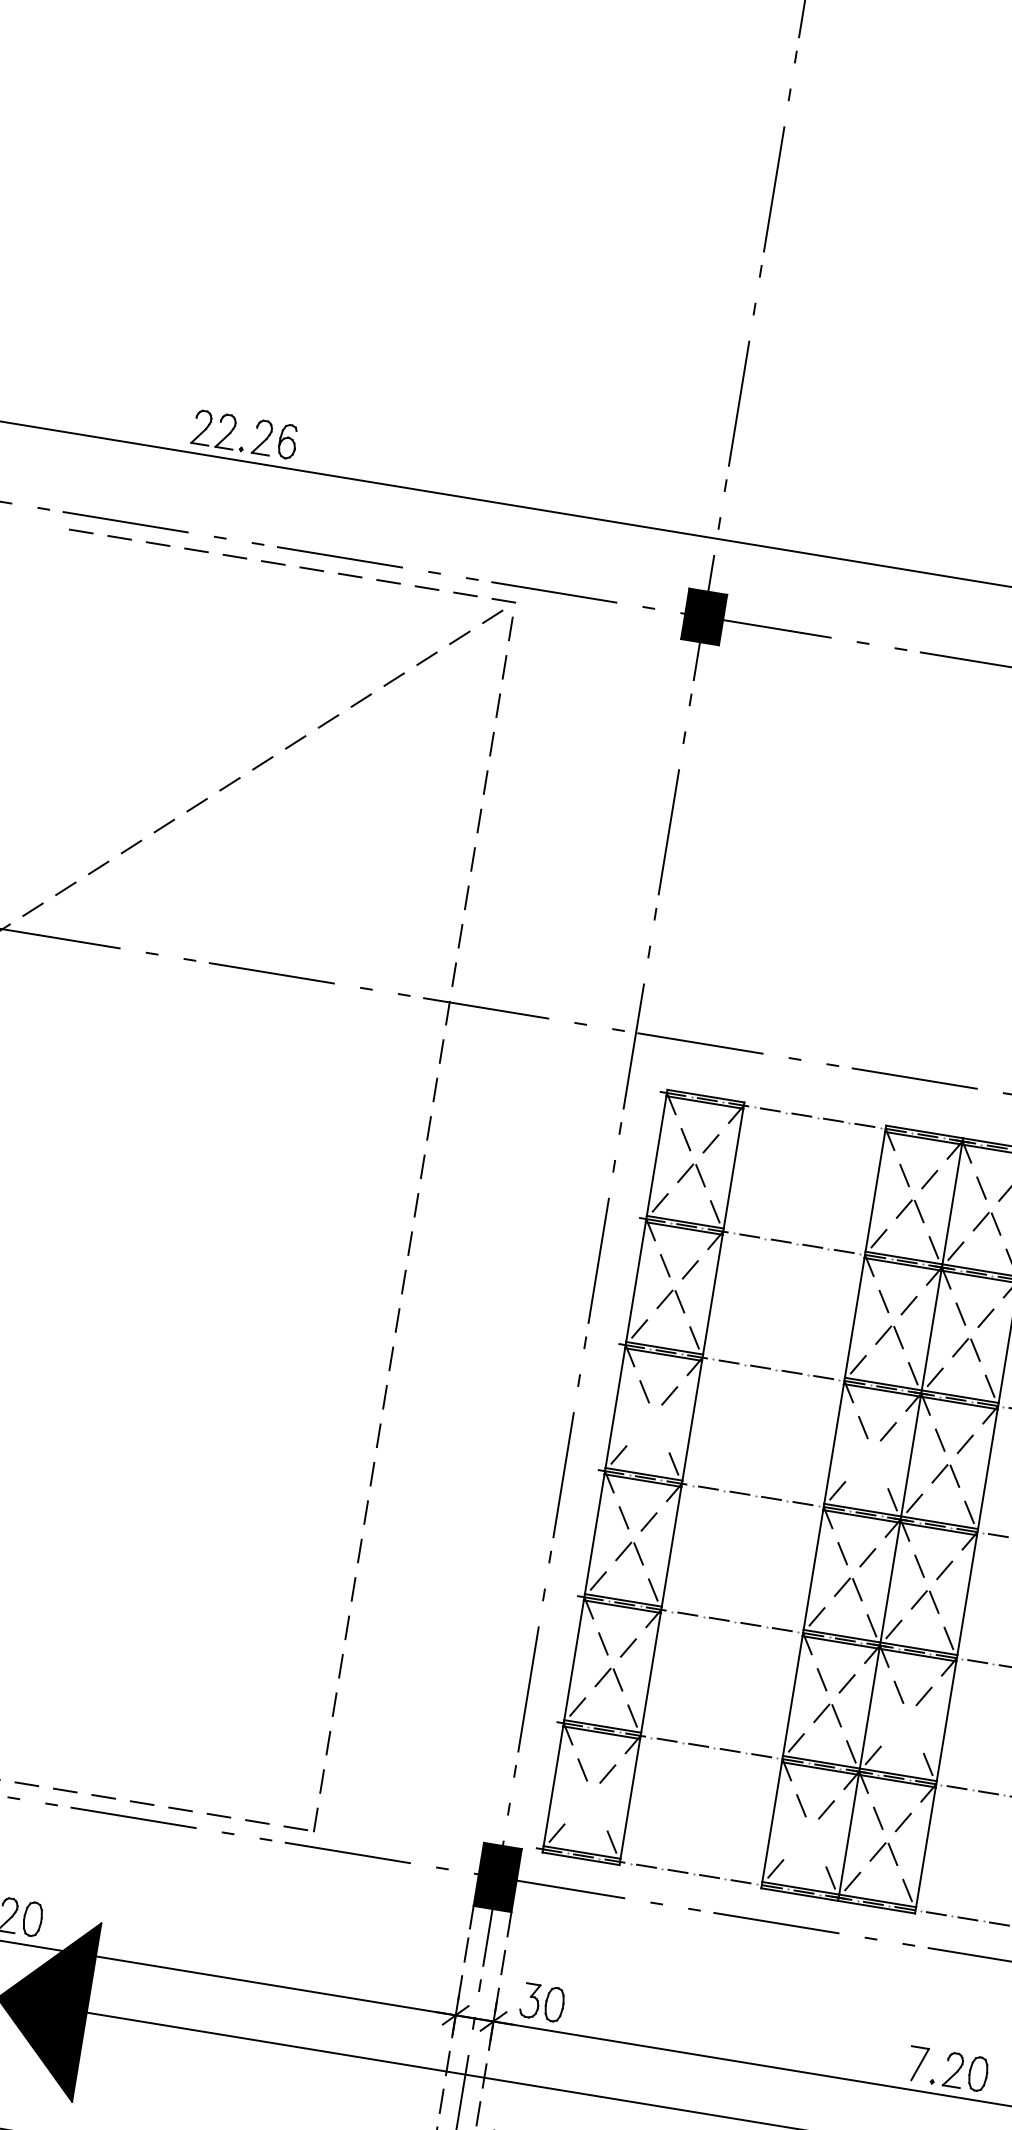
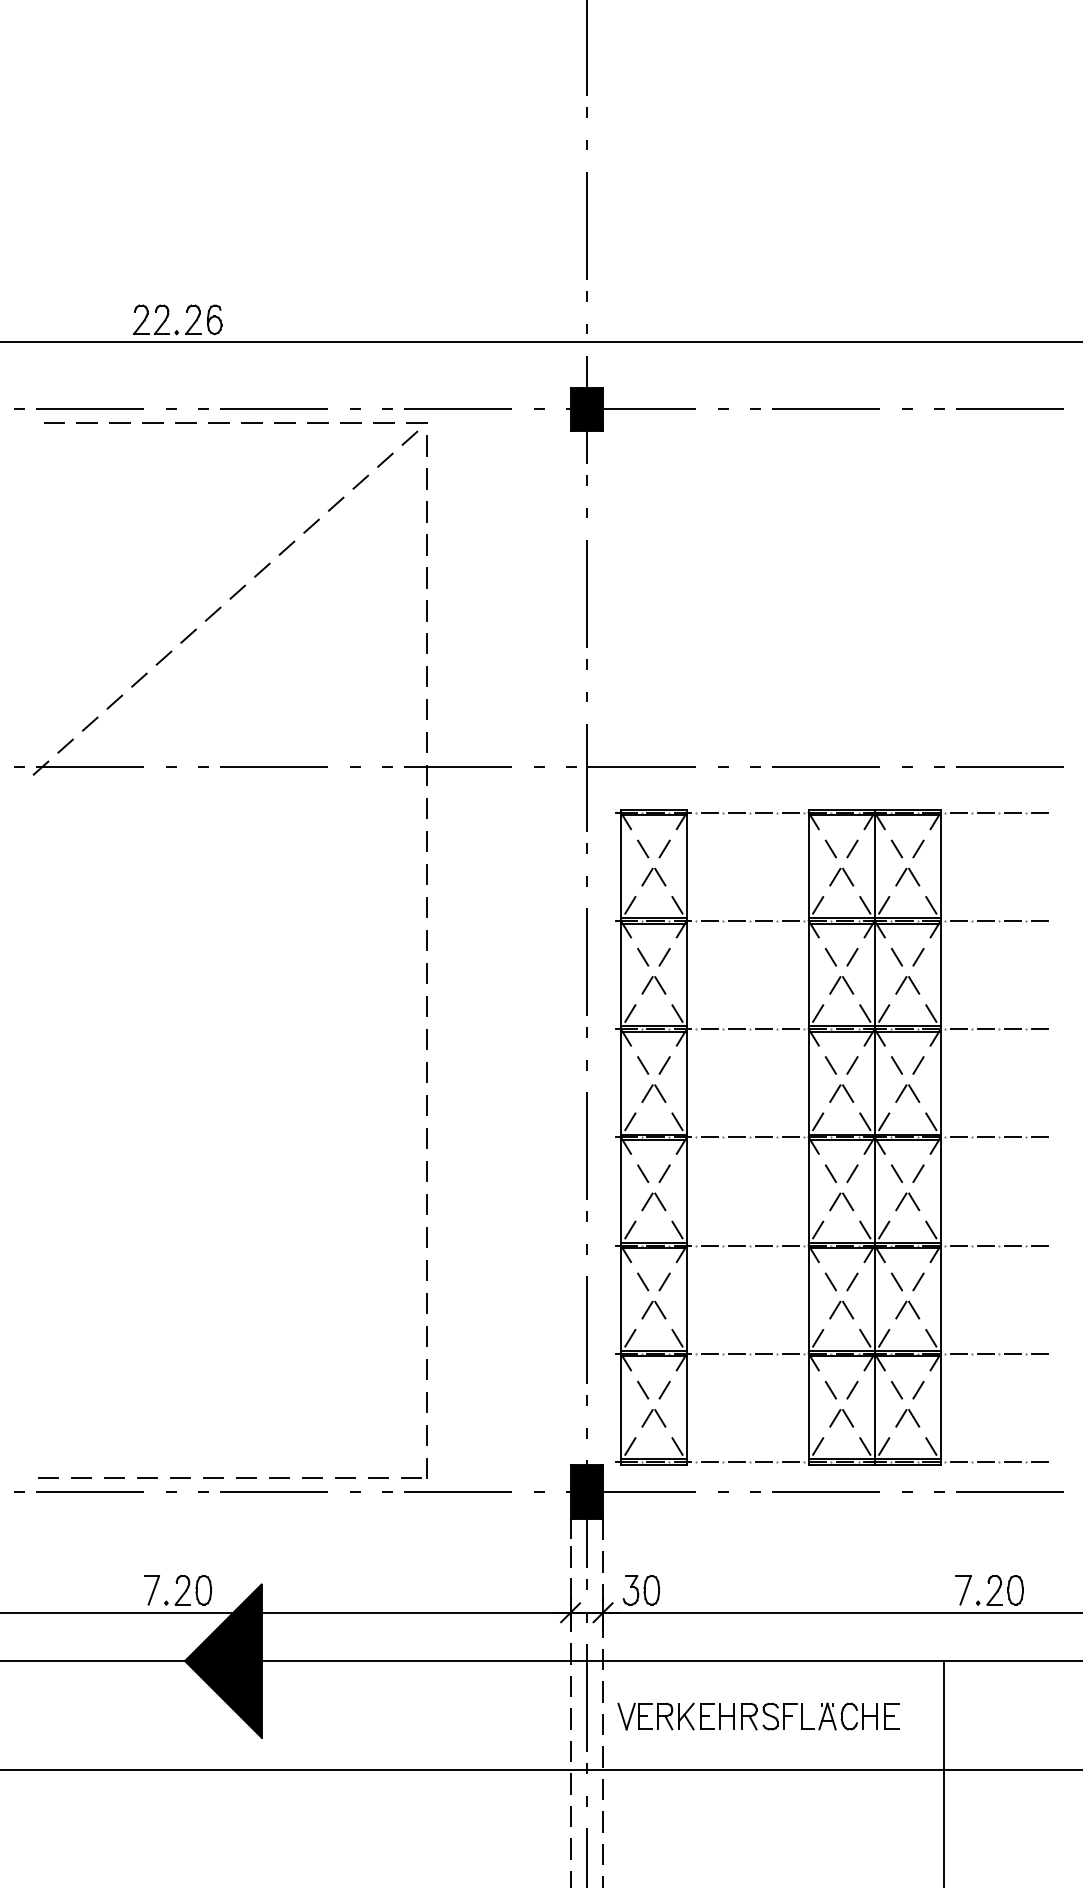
part: (651, 1426) -> (653, 1093), added
part: (870, 1462) -> (841, 1093), added
part: (905, 1726) -> (907, 1309), added
part: (589, 1804) -> (653, 1418), added
part: (808, 1840) -> (841, 1418), added

